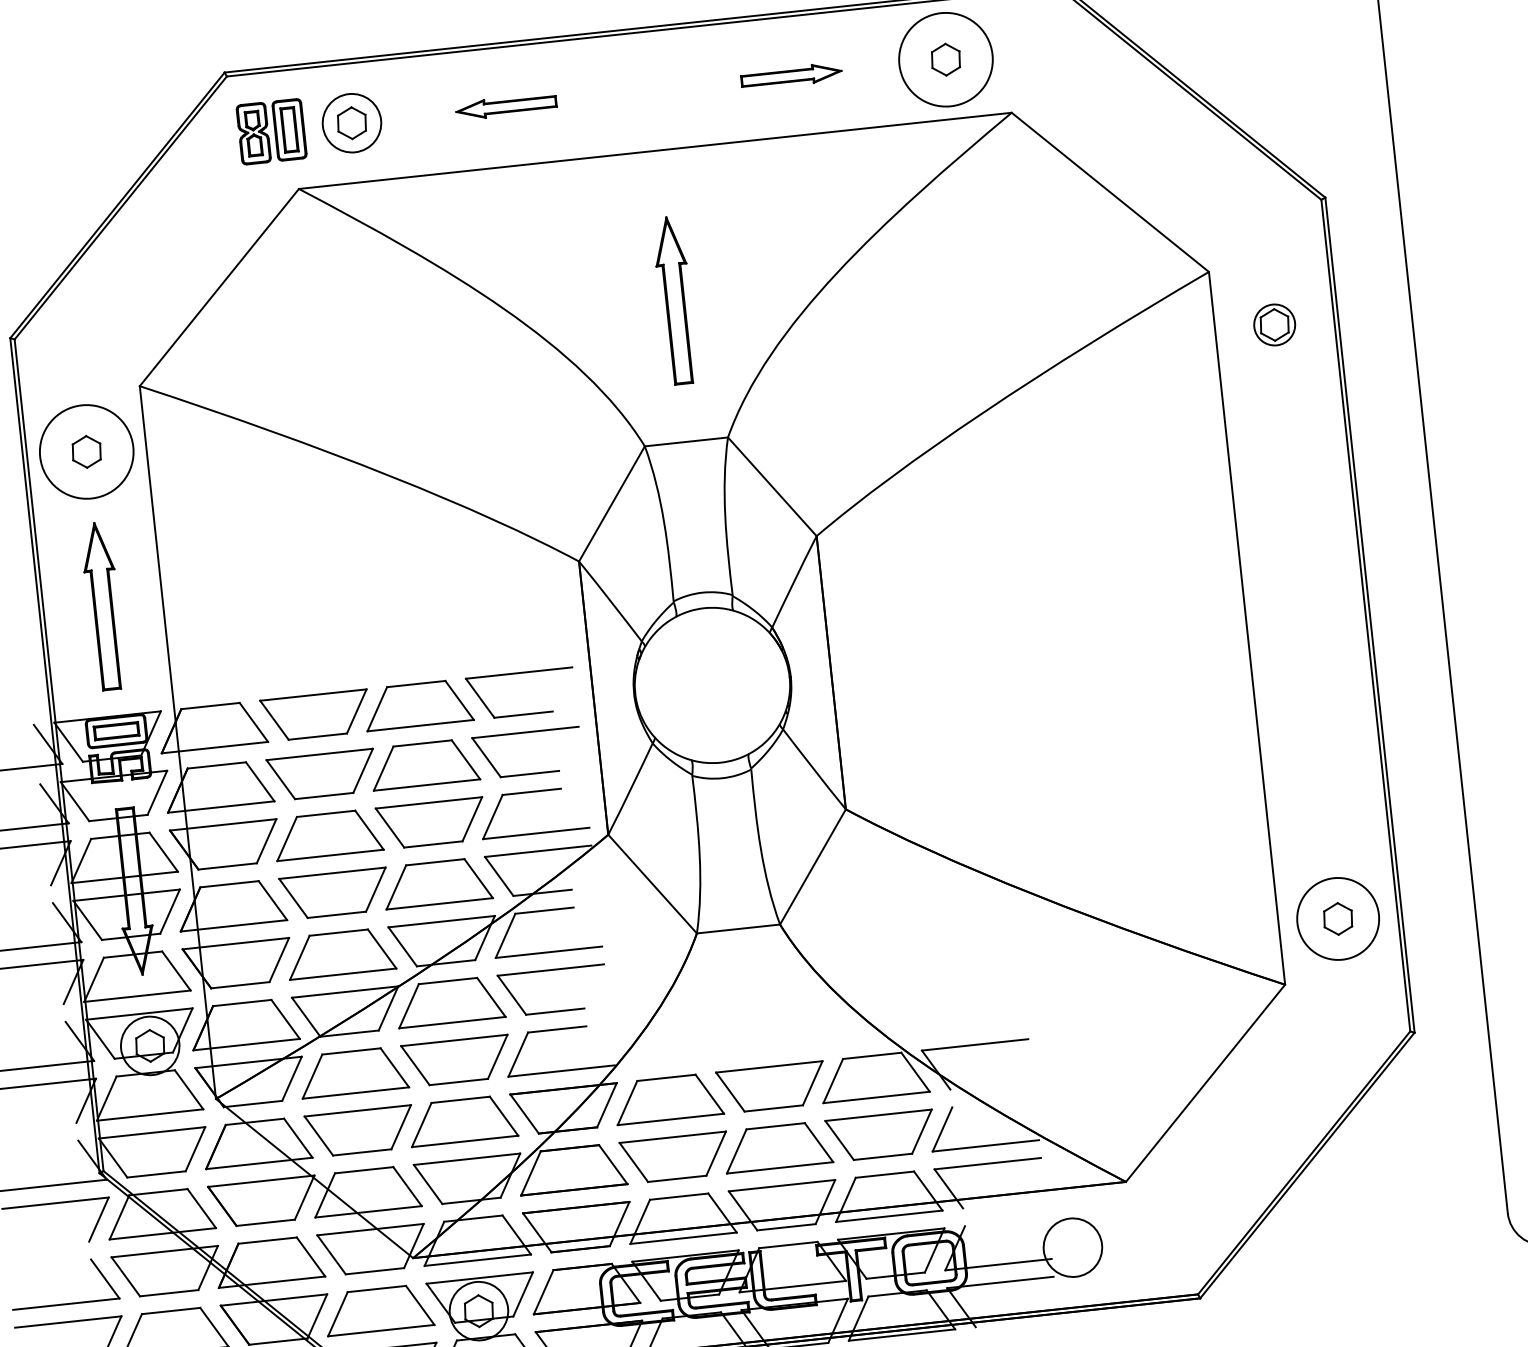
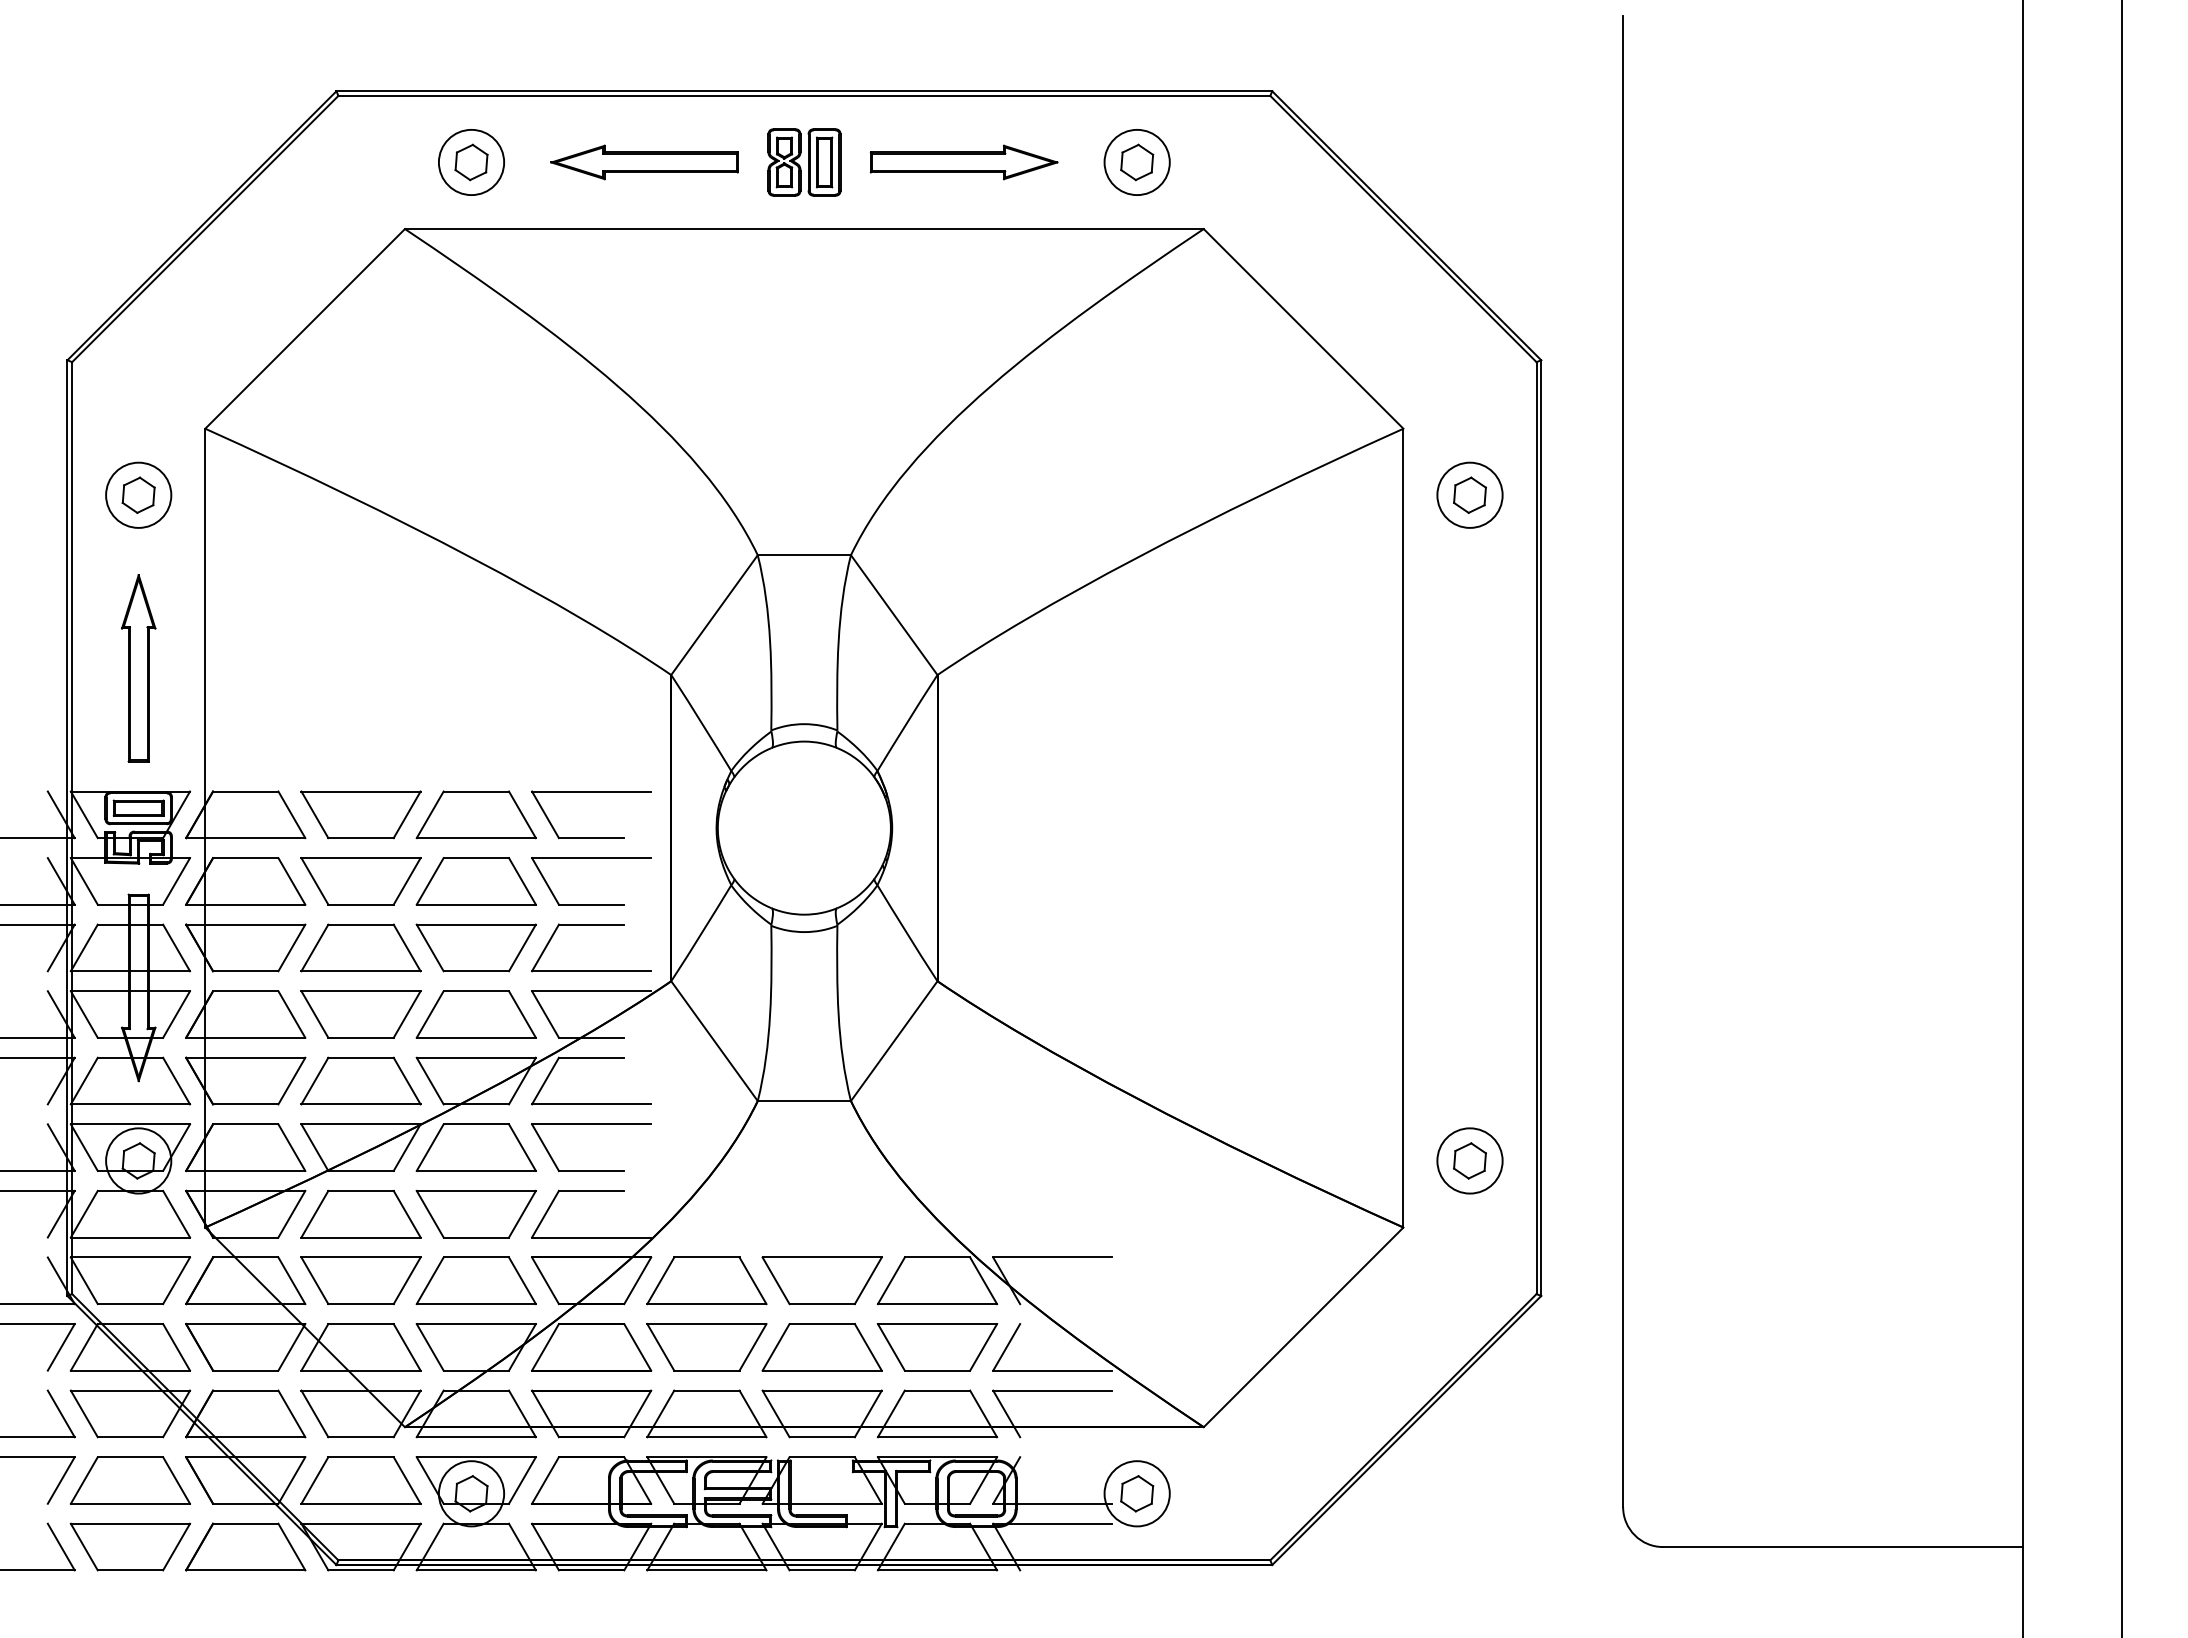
circle: (945, 59) -> (1136, 162), size x0.62
part: (790, 76) -> (963, 162), size x1.67
part: (506, 106) -> (644, 162), size x1.67
part: (271, 131) -> (804, 162), moved
part: (675, 300) -> (808, 397), removed
circle: (1274, 324) -> (1469, 494), size x1.43
circle: (86, 451) -> (138, 494), size x0.62
circle: (1337, 918) -> (1469, 1160), size x0.71
part: (1073, 1247) -> (1137, 1493), added

